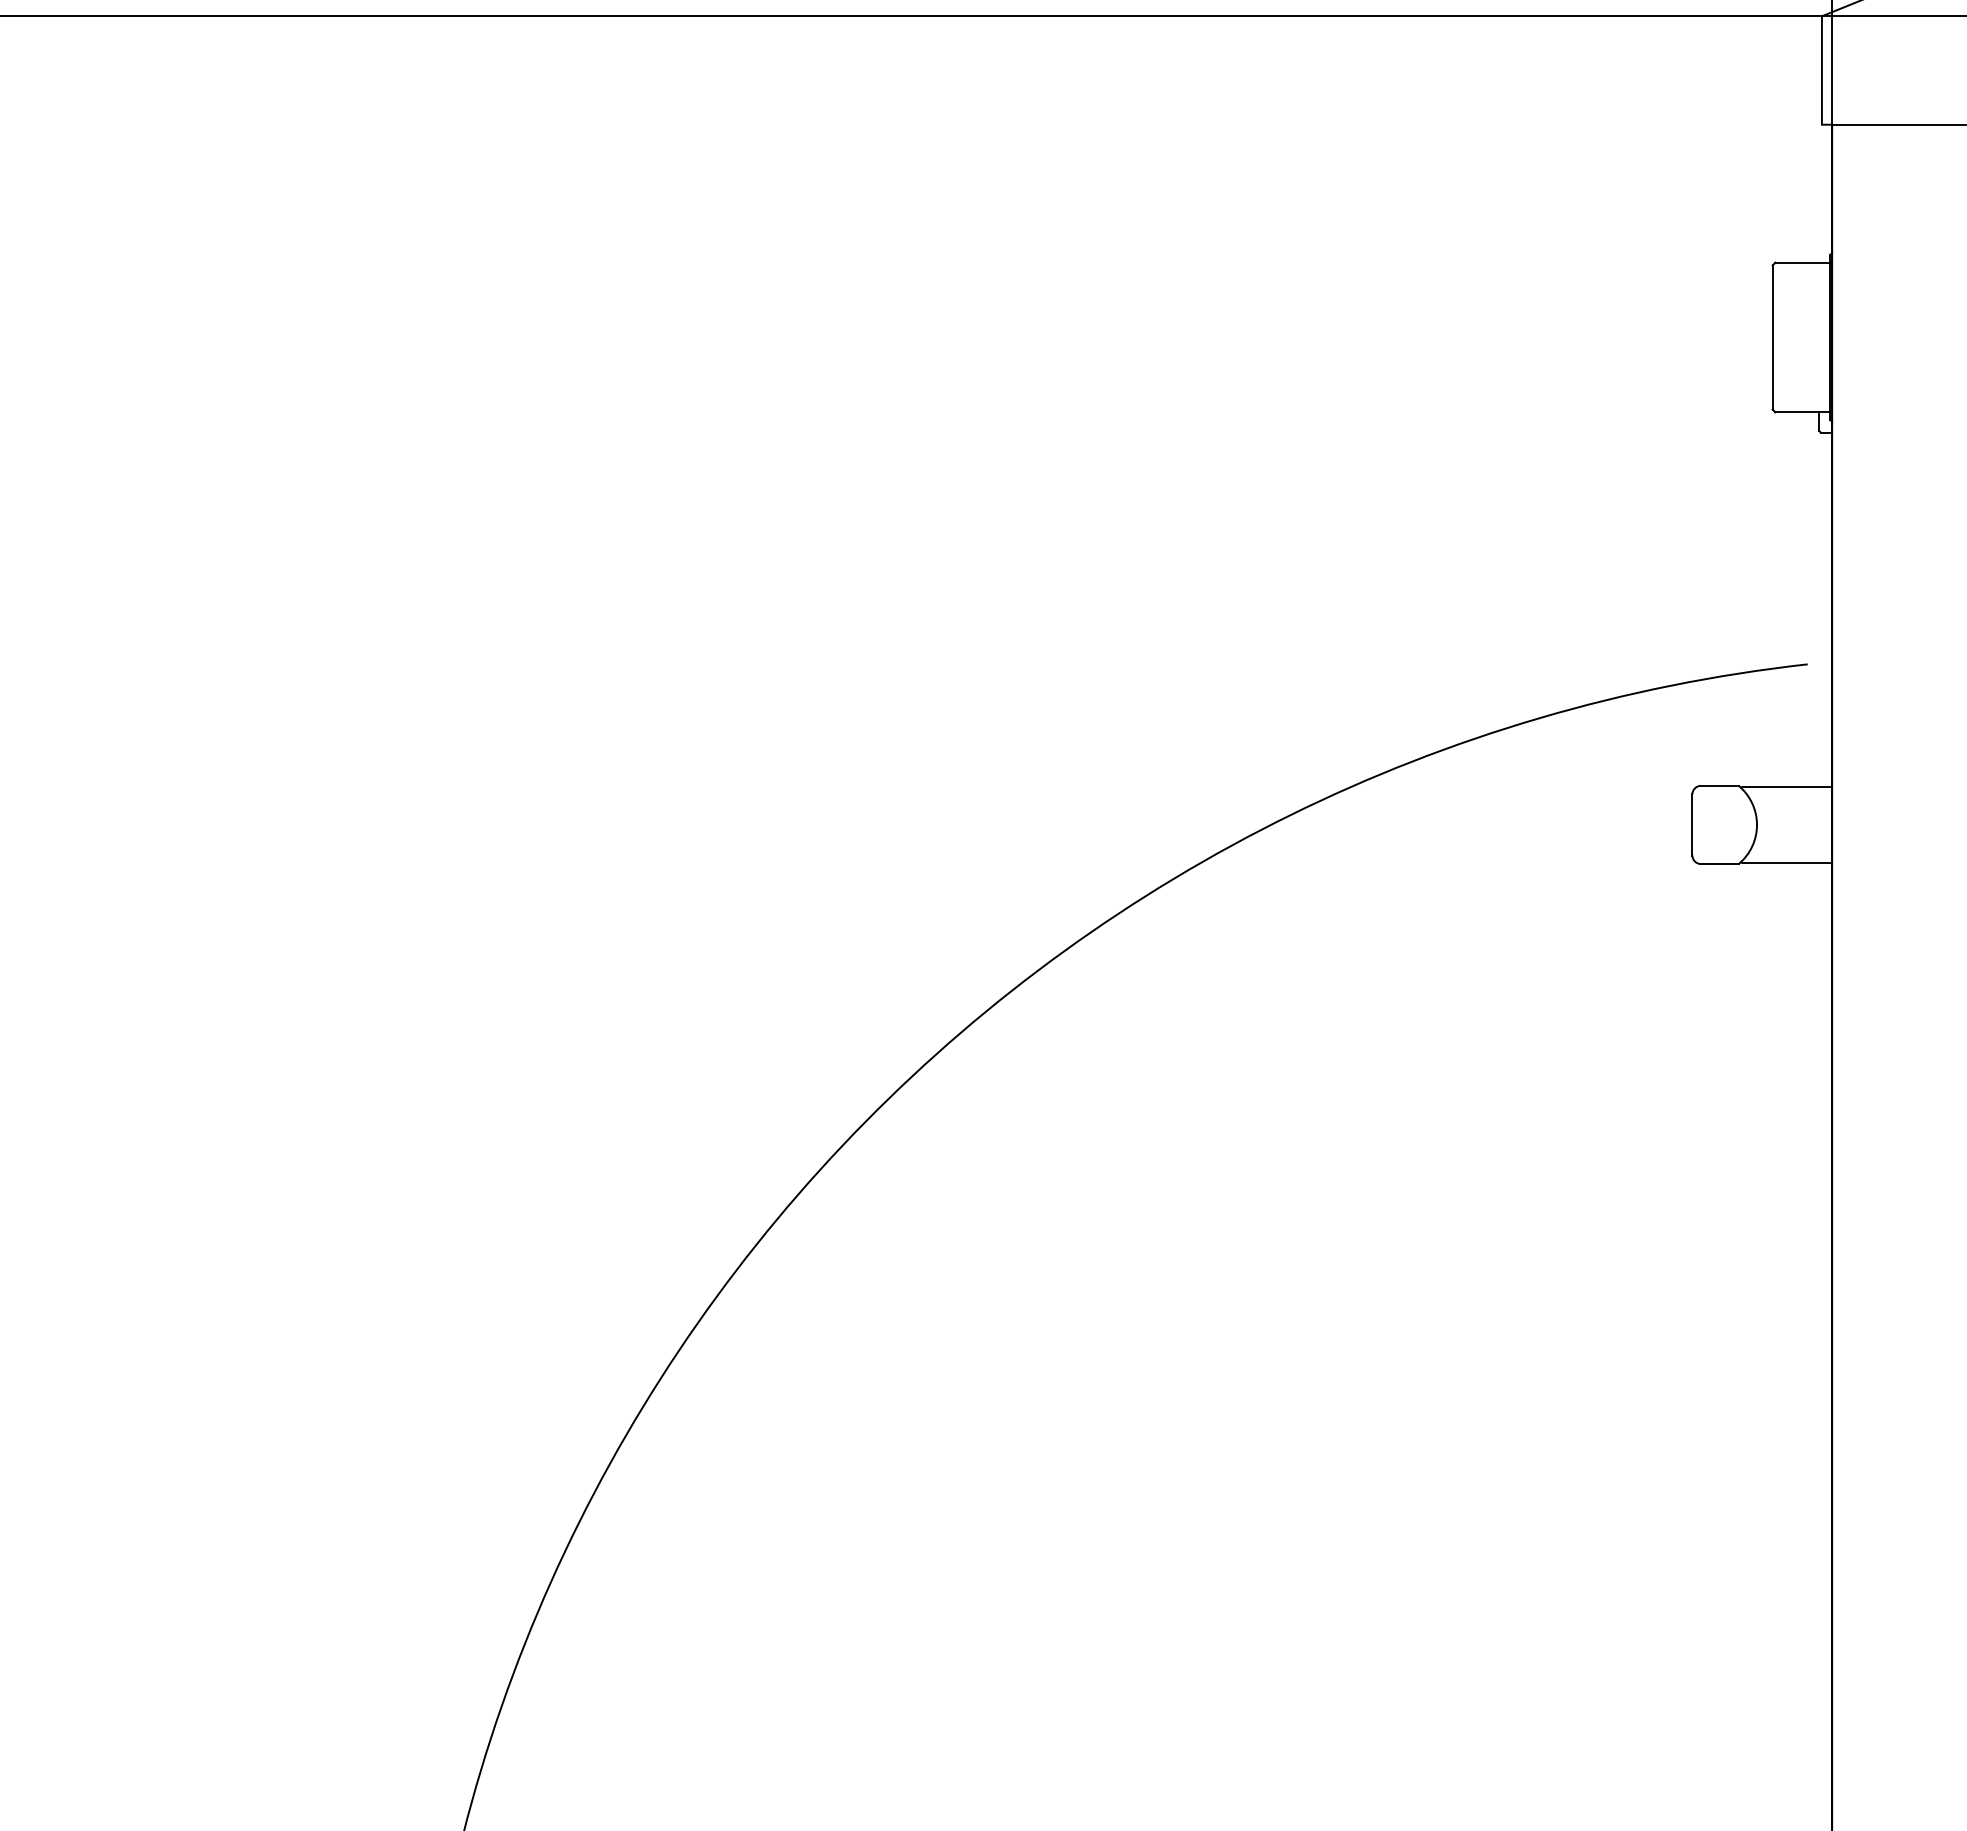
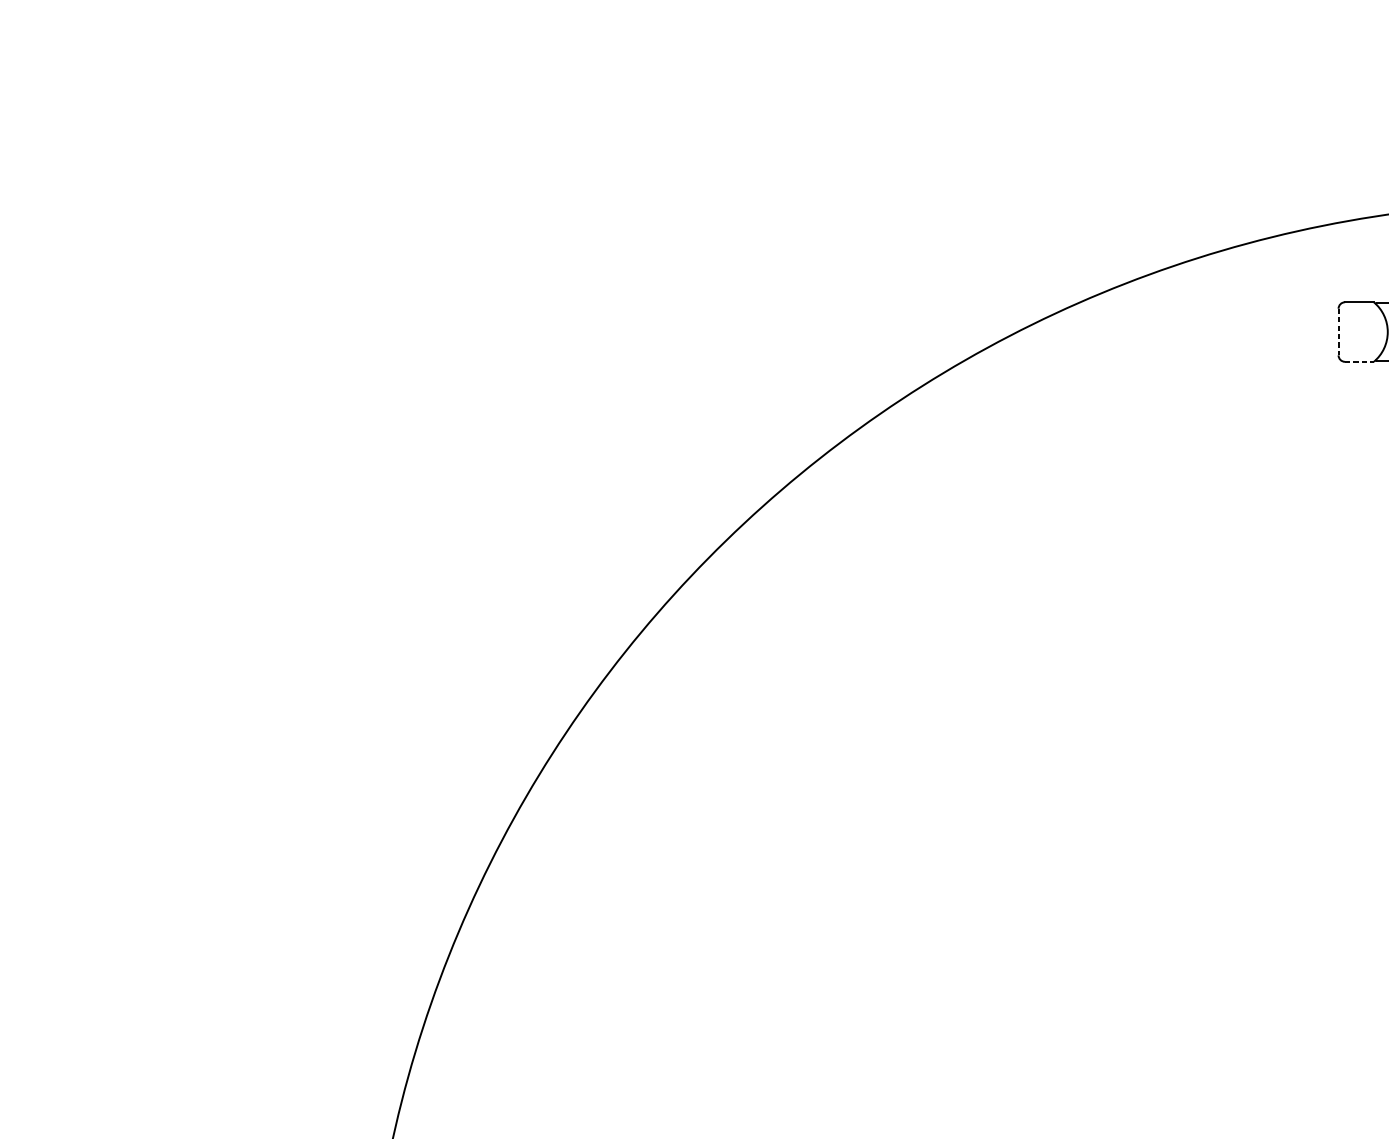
line: (1692, 824) -> (1338, 331), solid -> dashed
line: (1719, 864) -> (1359, 362), solid -> dashed

